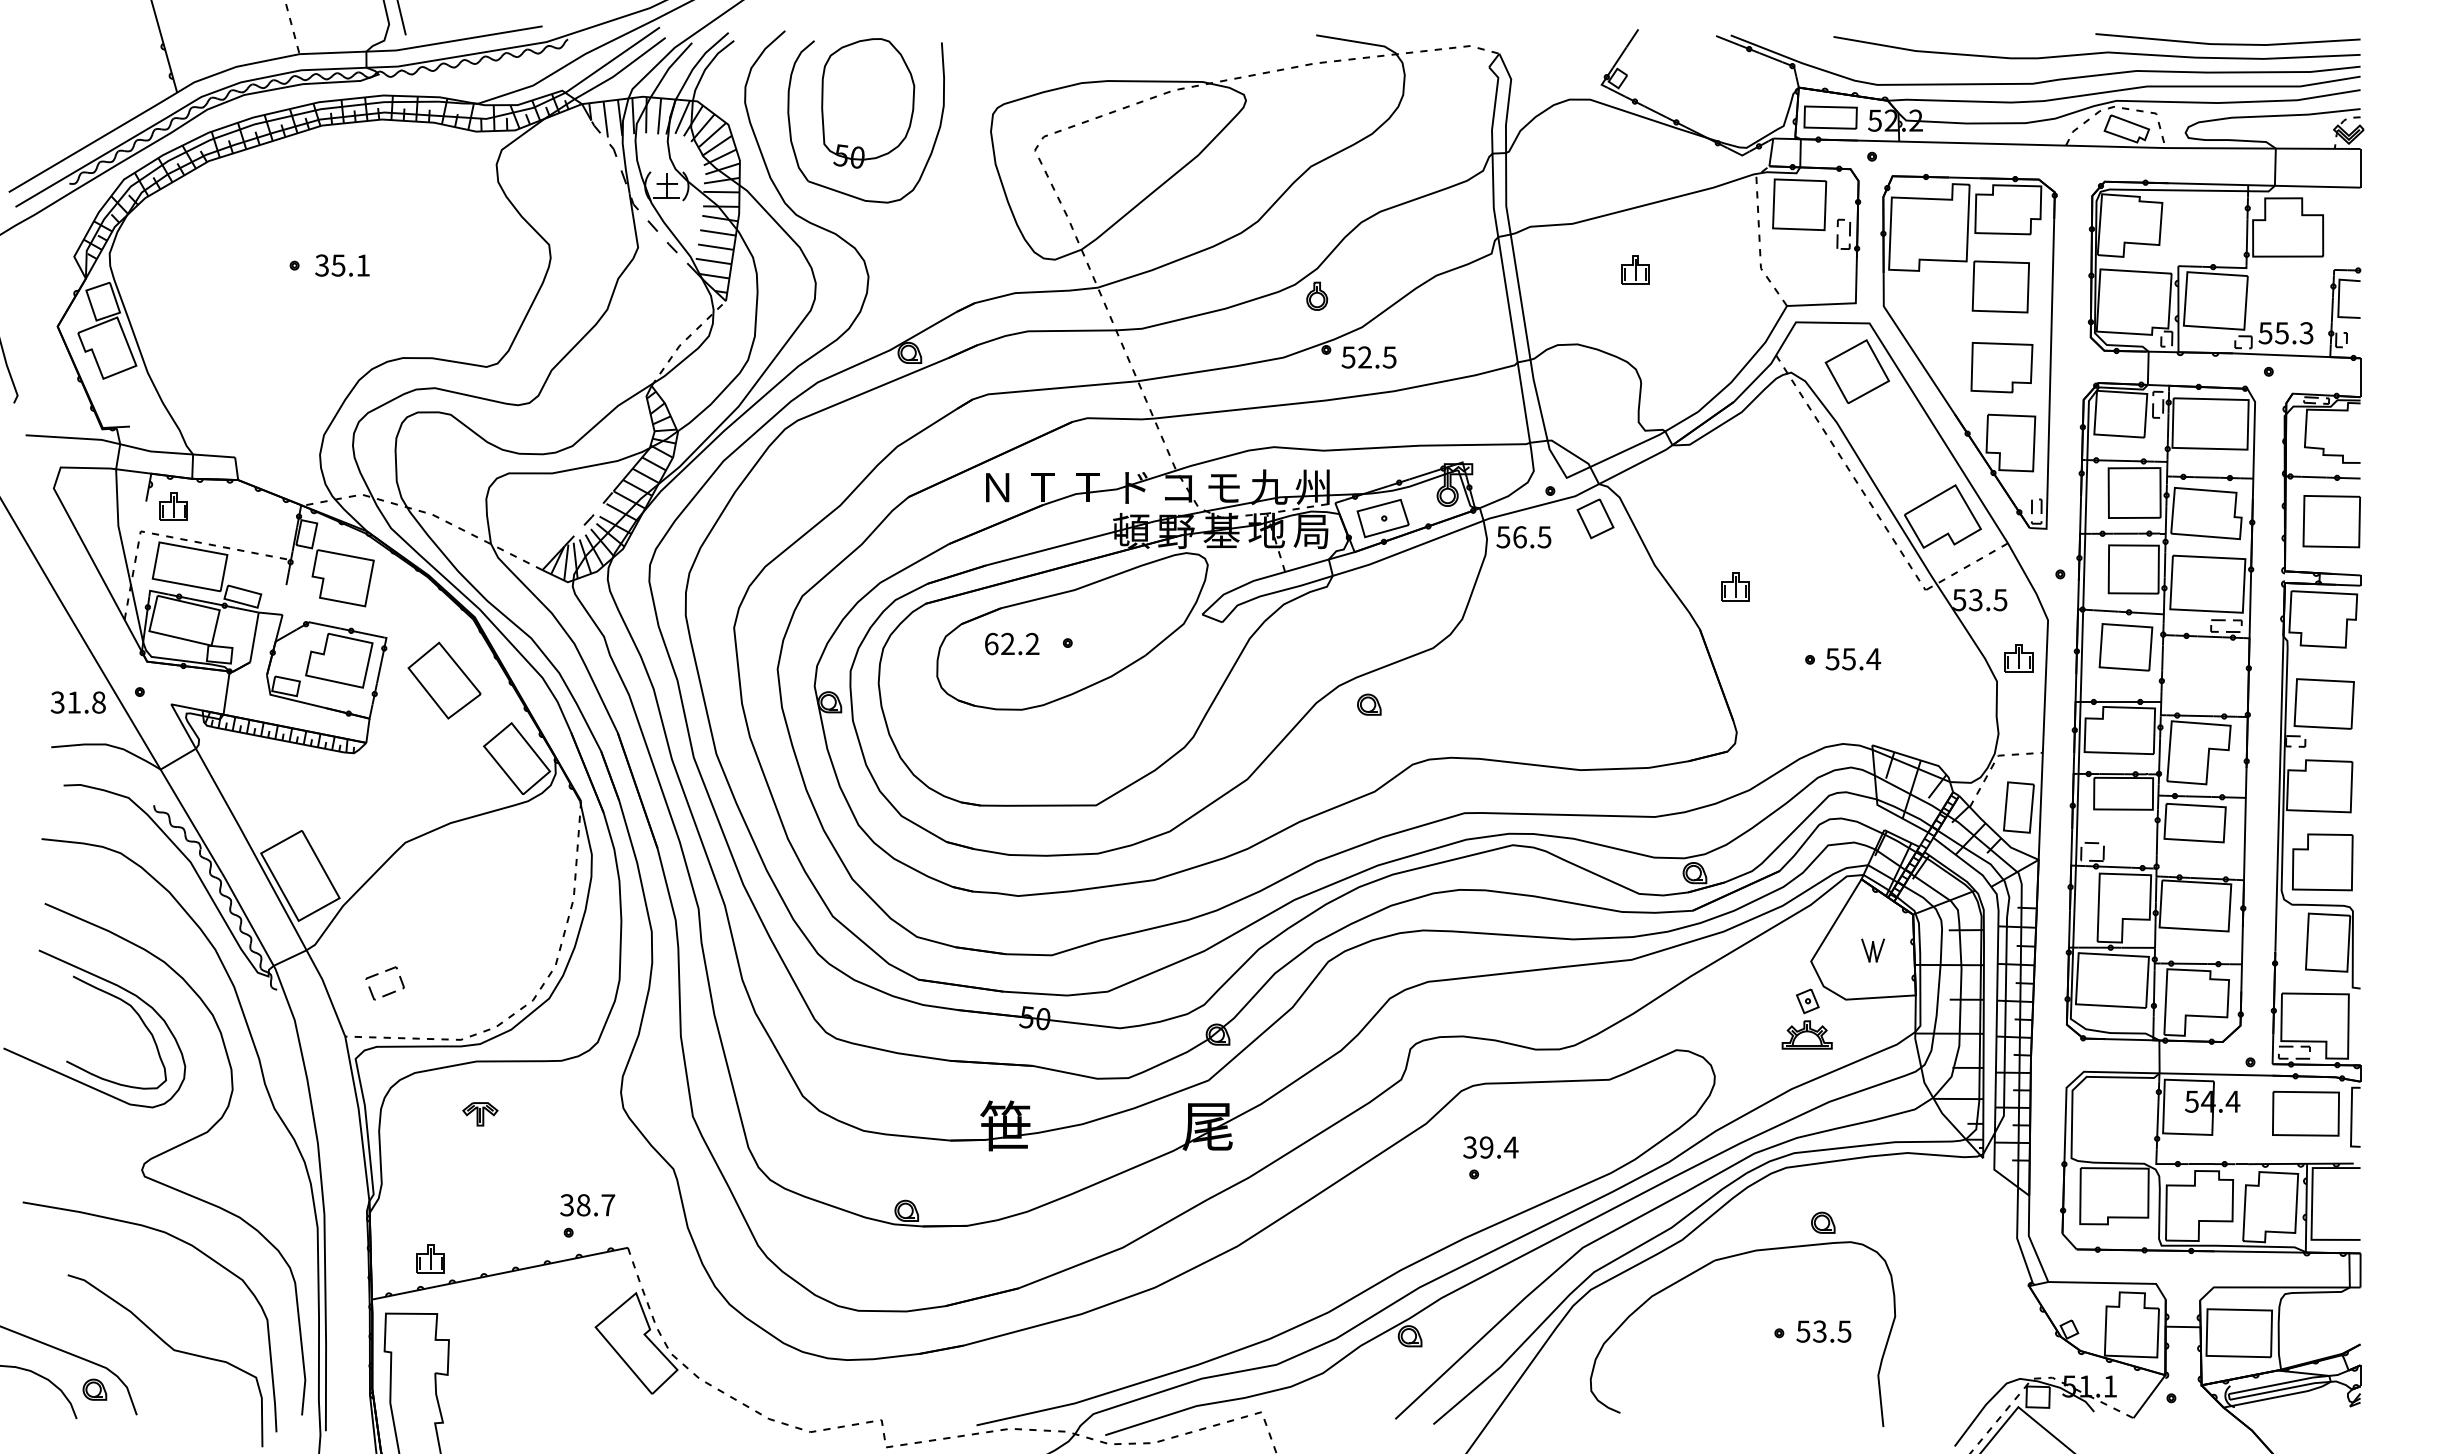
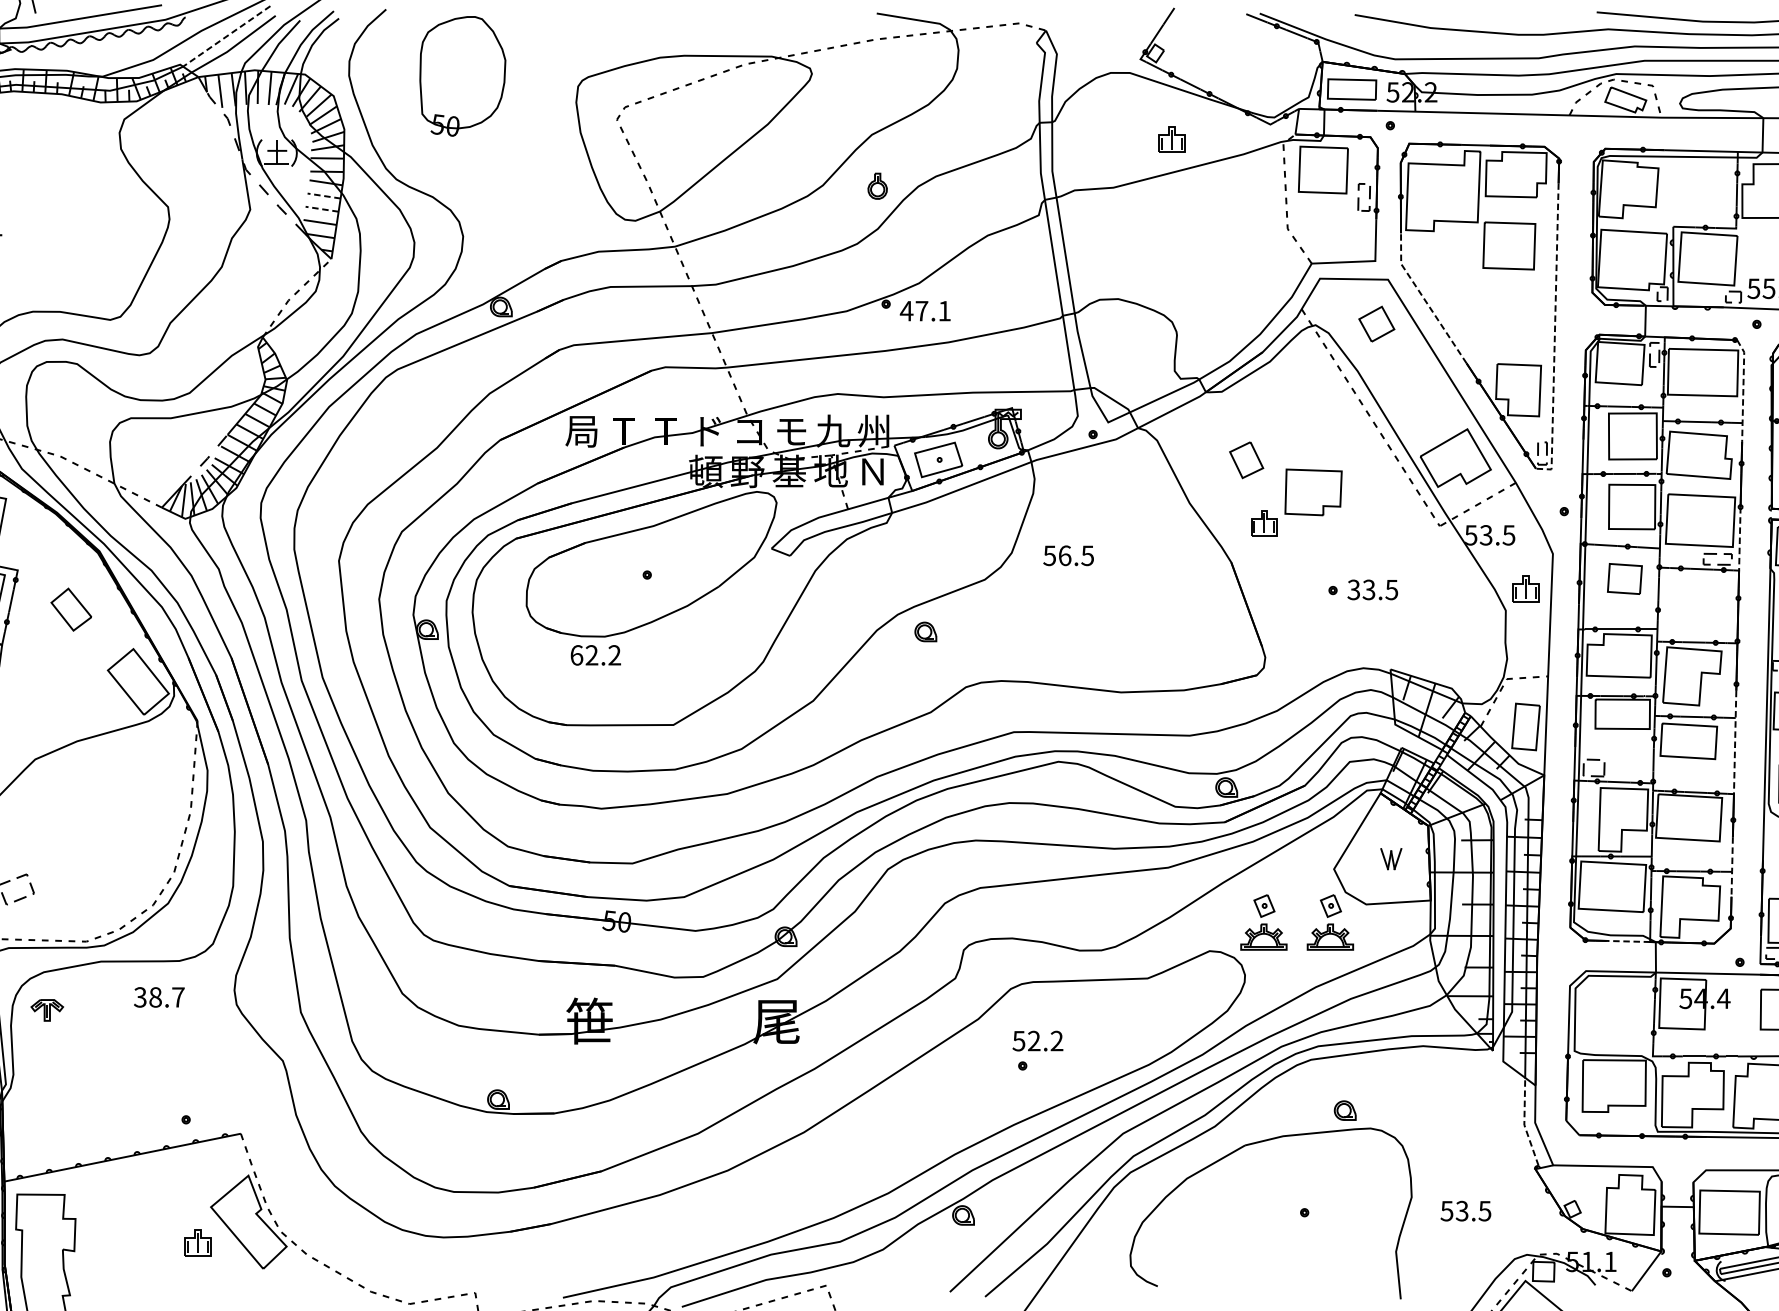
line: (612, 60) -> (226, 36), solid -> dashed
part: (933, 143) -> (523, 113), removed
line: (717, 232) -> (323, 195), solid -> dashed
line: (715, 247) -> (321, 209), solid -> dashed
part: (1635, 269) -> (1171, 139), moved
part: (1317, 295) -> (877, 185), moved
line: (1909, 345) -> (1424, 300), solid -> dashed
text: (1368, 357) -> (925, 311), 52.5 -> 47.1
part: (2001, 367) -> (1313, 492), moved
part: (1857, 371) -> (1376, 324), size x0.6
line: (2050, 382) -> (1555, 334), solid -> dashed
line: (2254, 442) -> (1743, 389), solid -> dashed
text: (996, 488) -> (581, 432), Ｎ -> 局
part: (1595, 518) -> (1246, 459), moved
text: (1310, 531) -> (871, 471), 局 -> Ｎ
text: (1523, 537) -> (1068, 556), moved
line: (2250, 604) -> (1739, 539), solid -> dashed
text: (1012, 643) -> (596, 654), moved
part: (2125, 647) -> (1624, 579), size x0.7
text: (1853, 659) -> (1373, 590), 55.4 -> 33.5
part: (444, 680) -> (71, 609), size x0.6
line: (2245, 823) -> (1735, 741), solid -> dashed
line: (2242, 959) -> (1732, 867), solid -> dashed
part: (1734, 1018) -> (1263, 921), added
line: (2129, 1039) -> (1628, 941), solid -> dashed
part: (480, 1114) -> (47, 1010), moved
text: (1490, 1147) -> (1037, 1041), 39.4 -> 52.2
text: (587, 1205) -> (159, 997), moved
line: (2017, 1236) -> (1524, 1123), solid -> dashed
part: (430, 1258) -> (197, 1242), moved
text: (1823, 1331) -> (1465, 1211), moved

